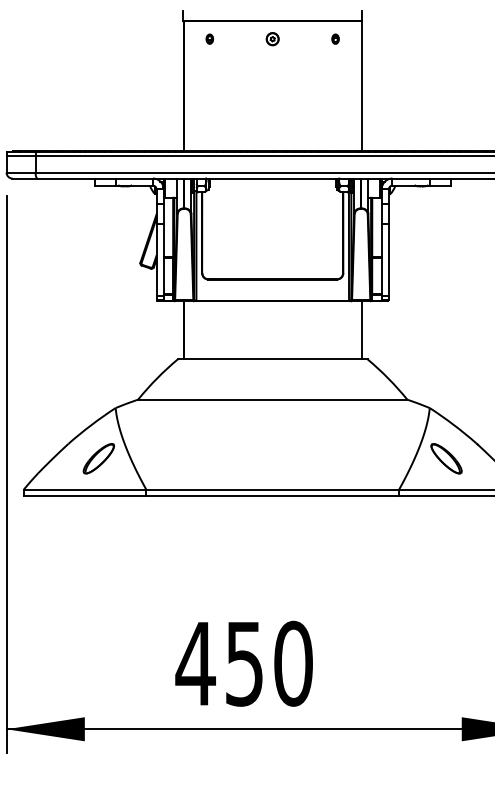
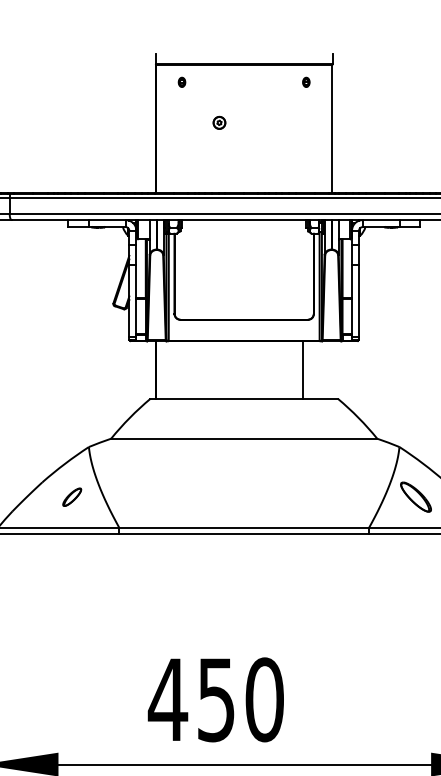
part: (272, 39) -> (219, 123), moved
line: (361, 330) -> (303, 370), moved
part: (98, 458) -> (71, 496), size x0.6

